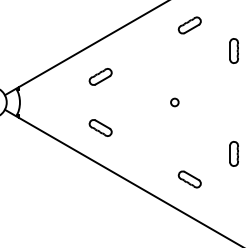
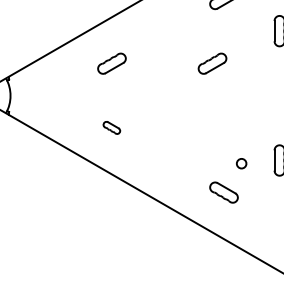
part: (180, 76) -> (212, 63), added
circle: (174, 102) -> (241, 163), moved
part: (100, 127) -> (111, 127), size x0.6

